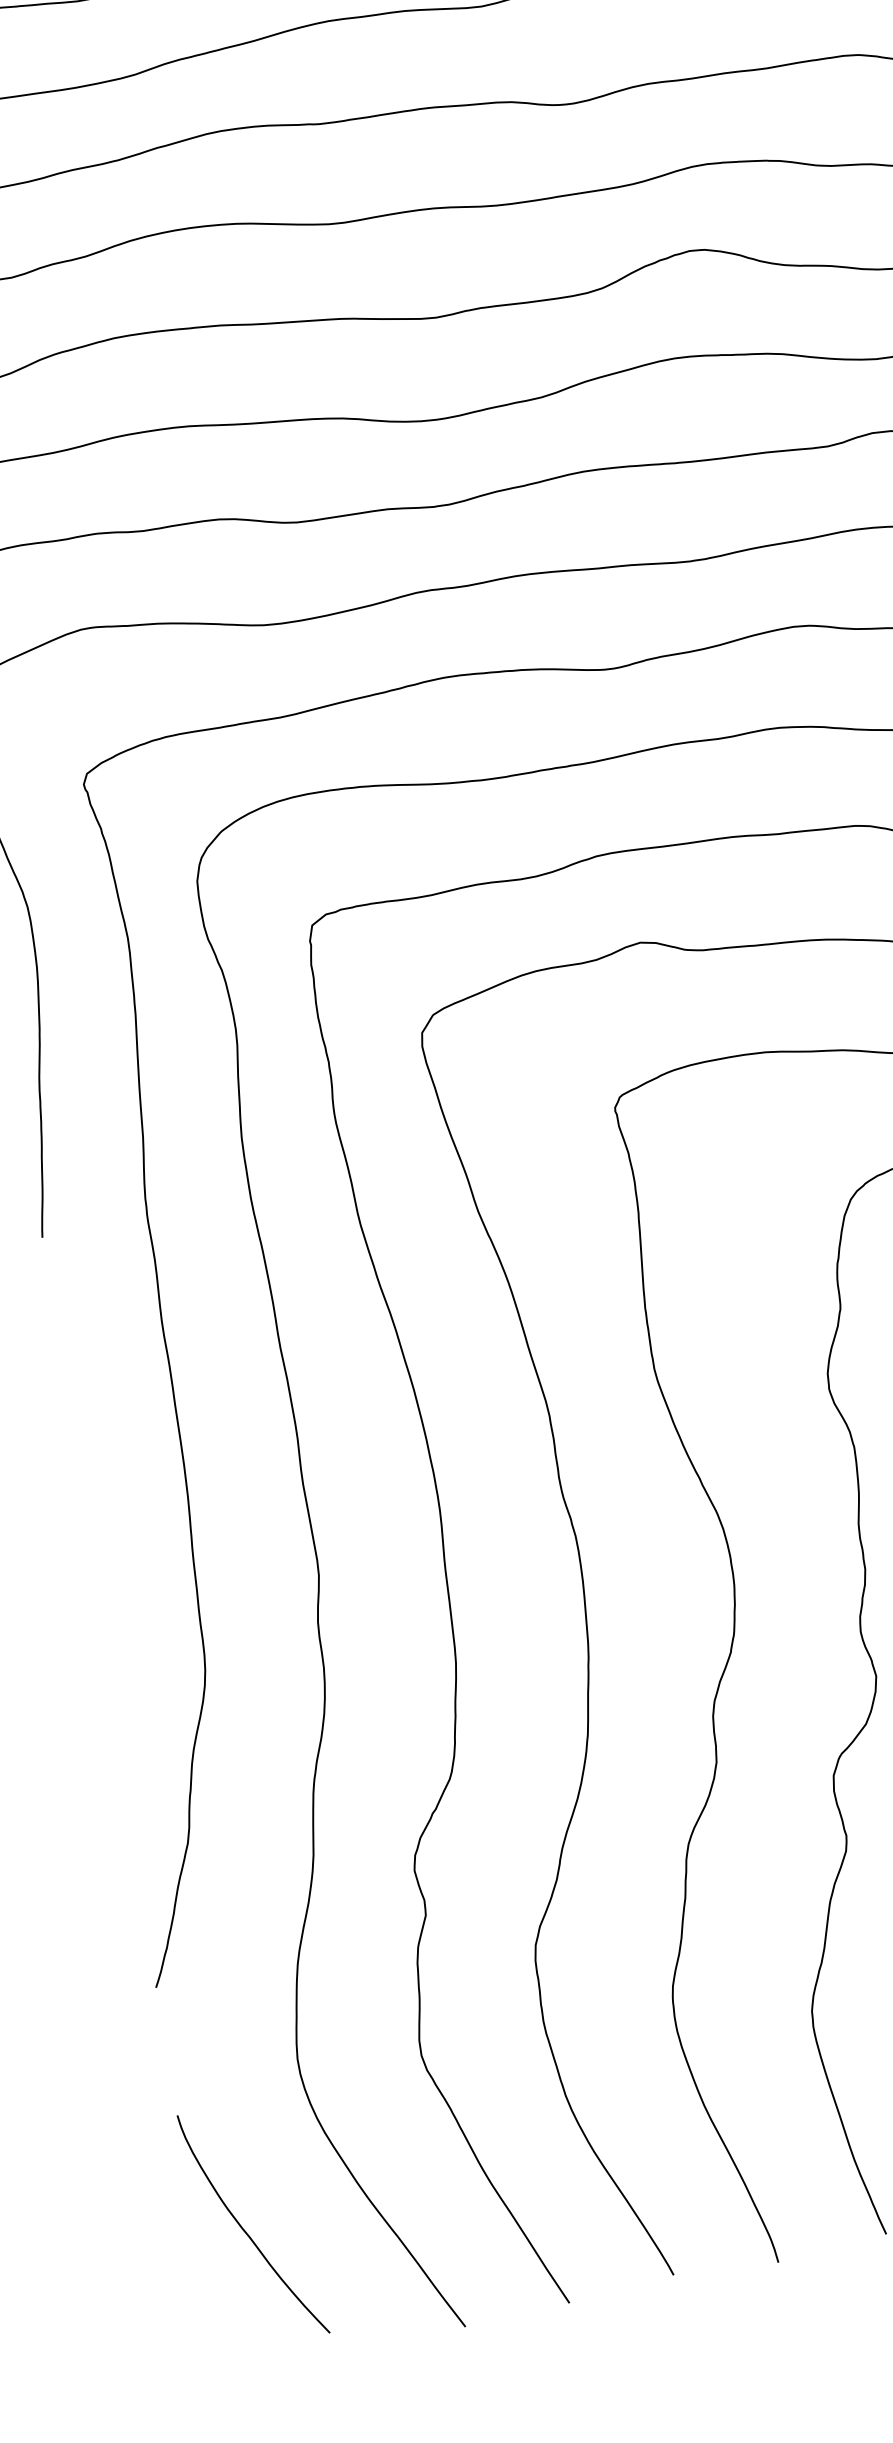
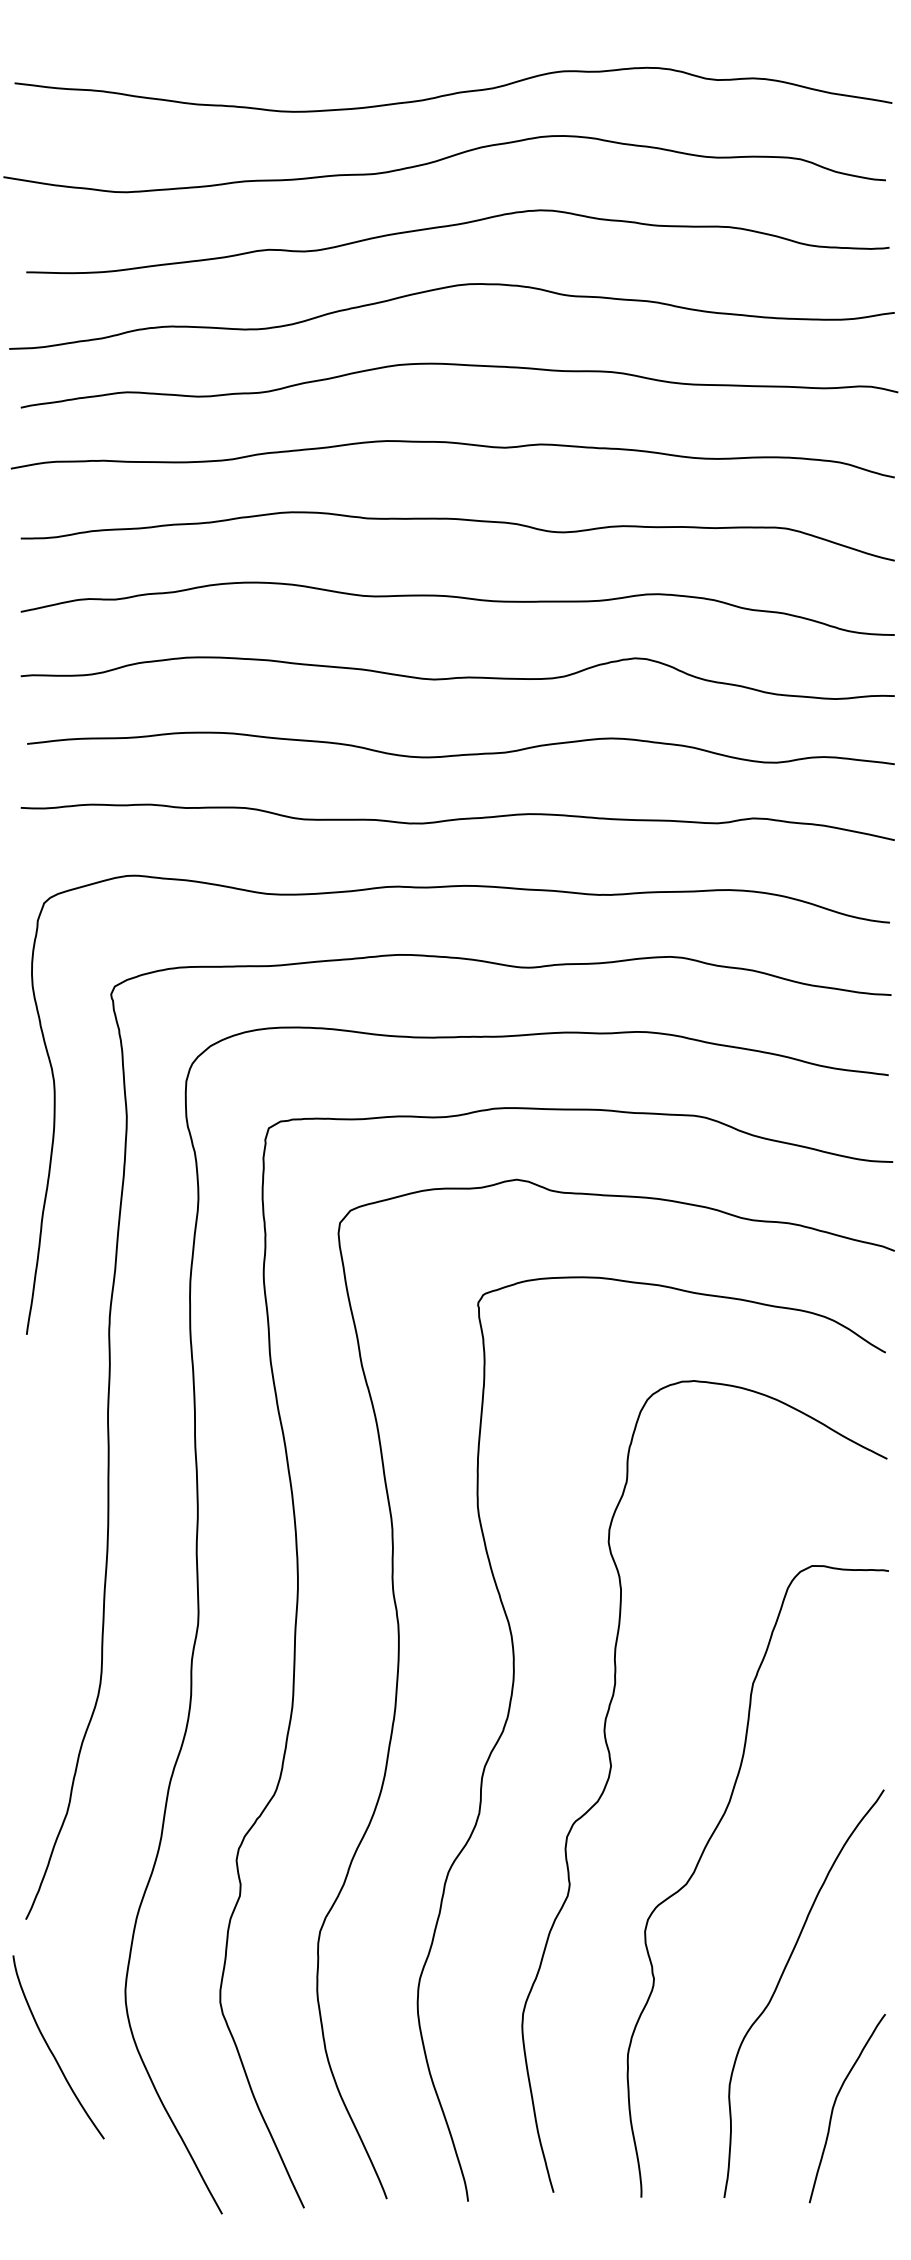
curve: (246, 2230) -> (52, 2051), moved

